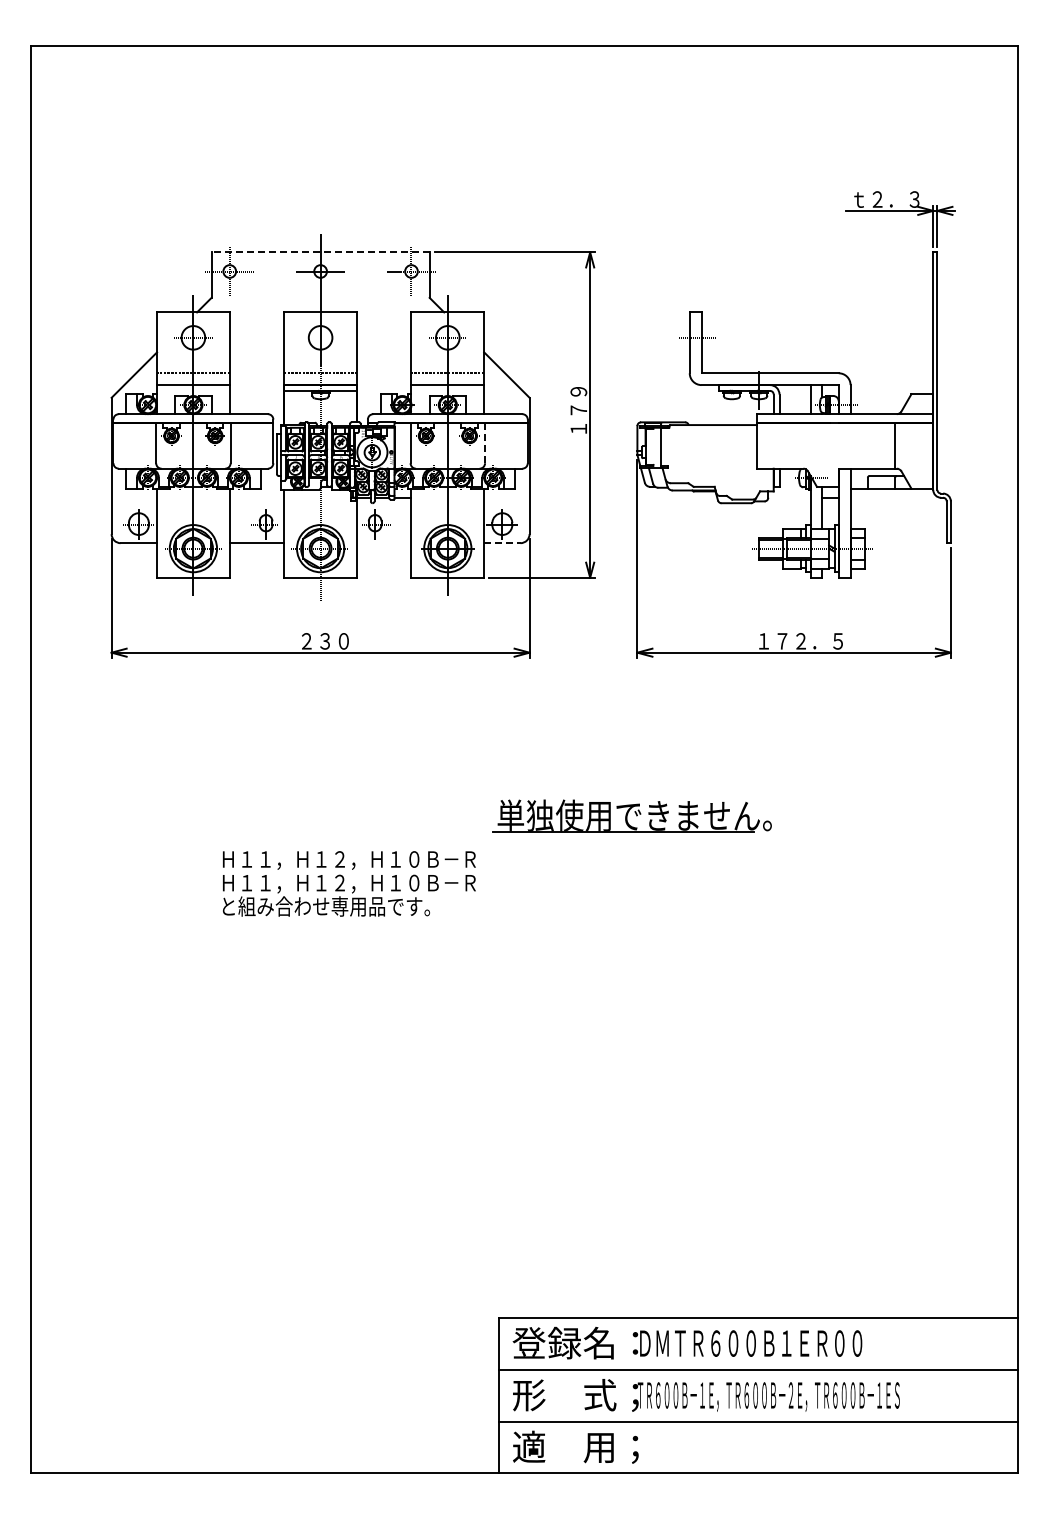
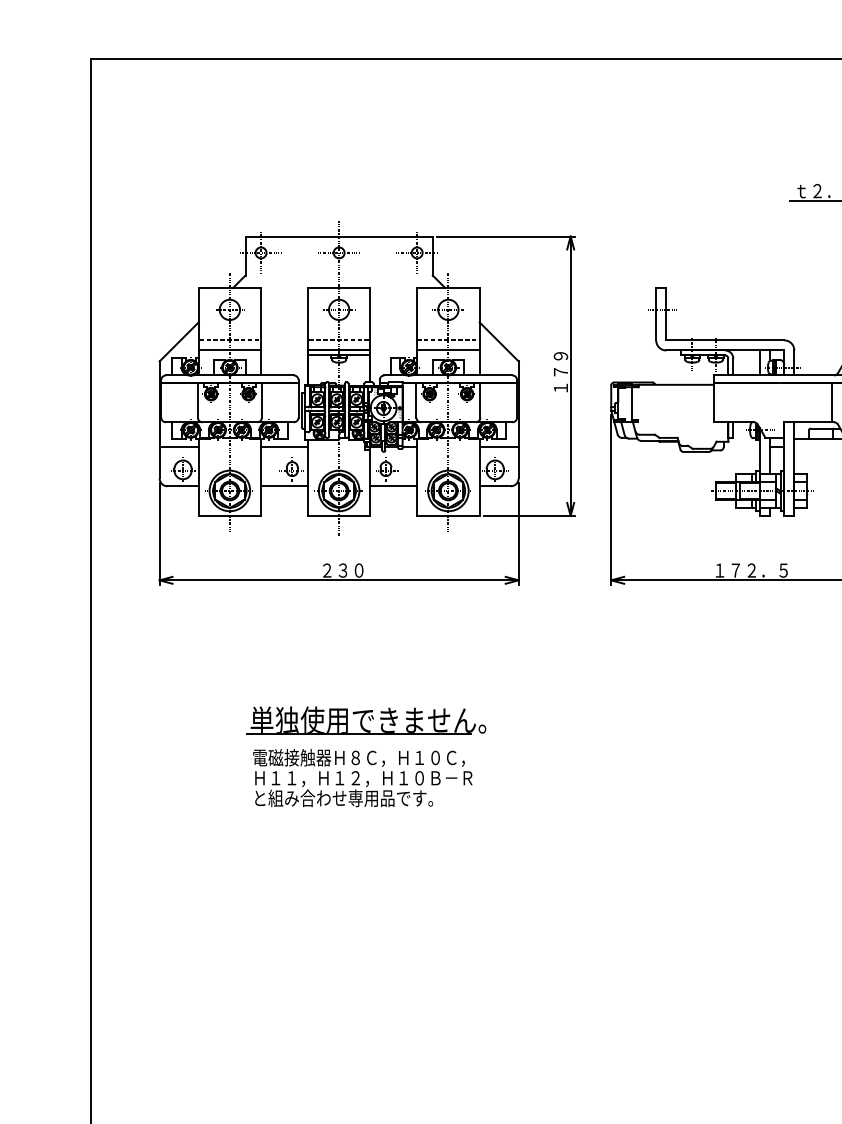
line: (320, 252) -> (339, 236), dashed -> solid
line: (485, 443) -> (480, 400), dashed -> solid
line: (134, 497) -> (179, 447), added
line: (256, 497) -> (284, 447), added
line: (506, 497) -> (498, 447), added
line: (383, 543) -> (393, 486), added
line: (502, 543) -> (495, 486), dashed -> solid
part: (631, 815) -> (365, 720), moved
text: (347, 859) -> (362, 757), Ｈ１１，Ｈ１２，Ｈ１０Ｂ－Ｒ -> 電磁接触器Ｈ８Ｃ，Ｈ１０Ｃ，

